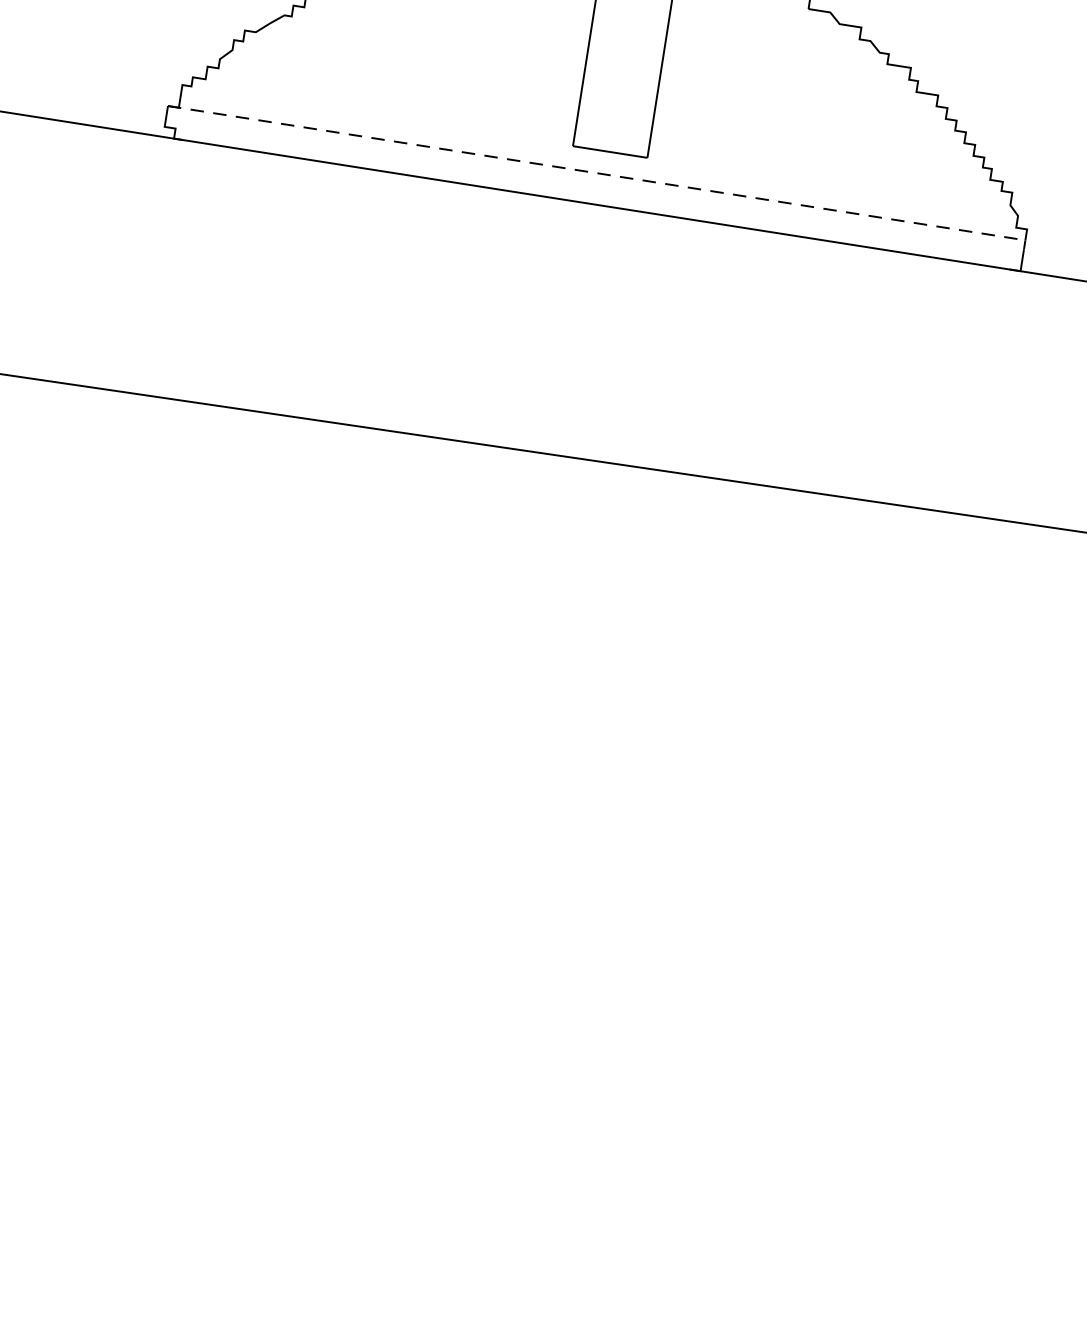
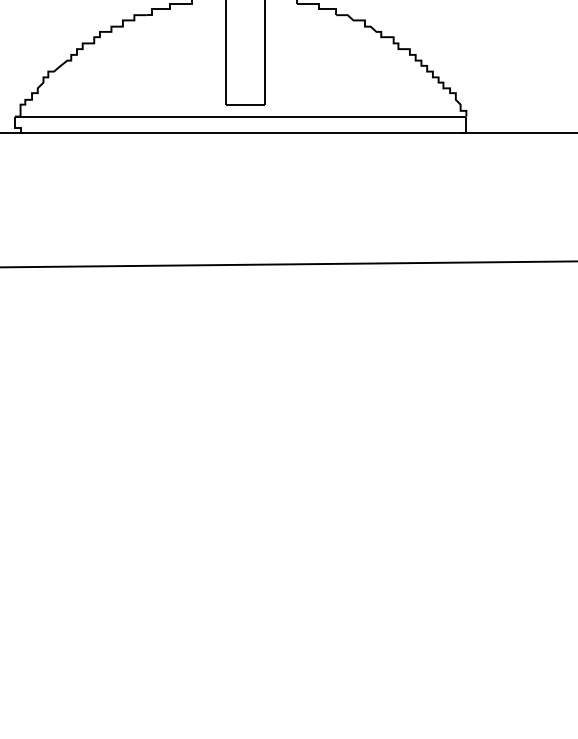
line: (596, 172) -> (240, 116), dashed -> solid

